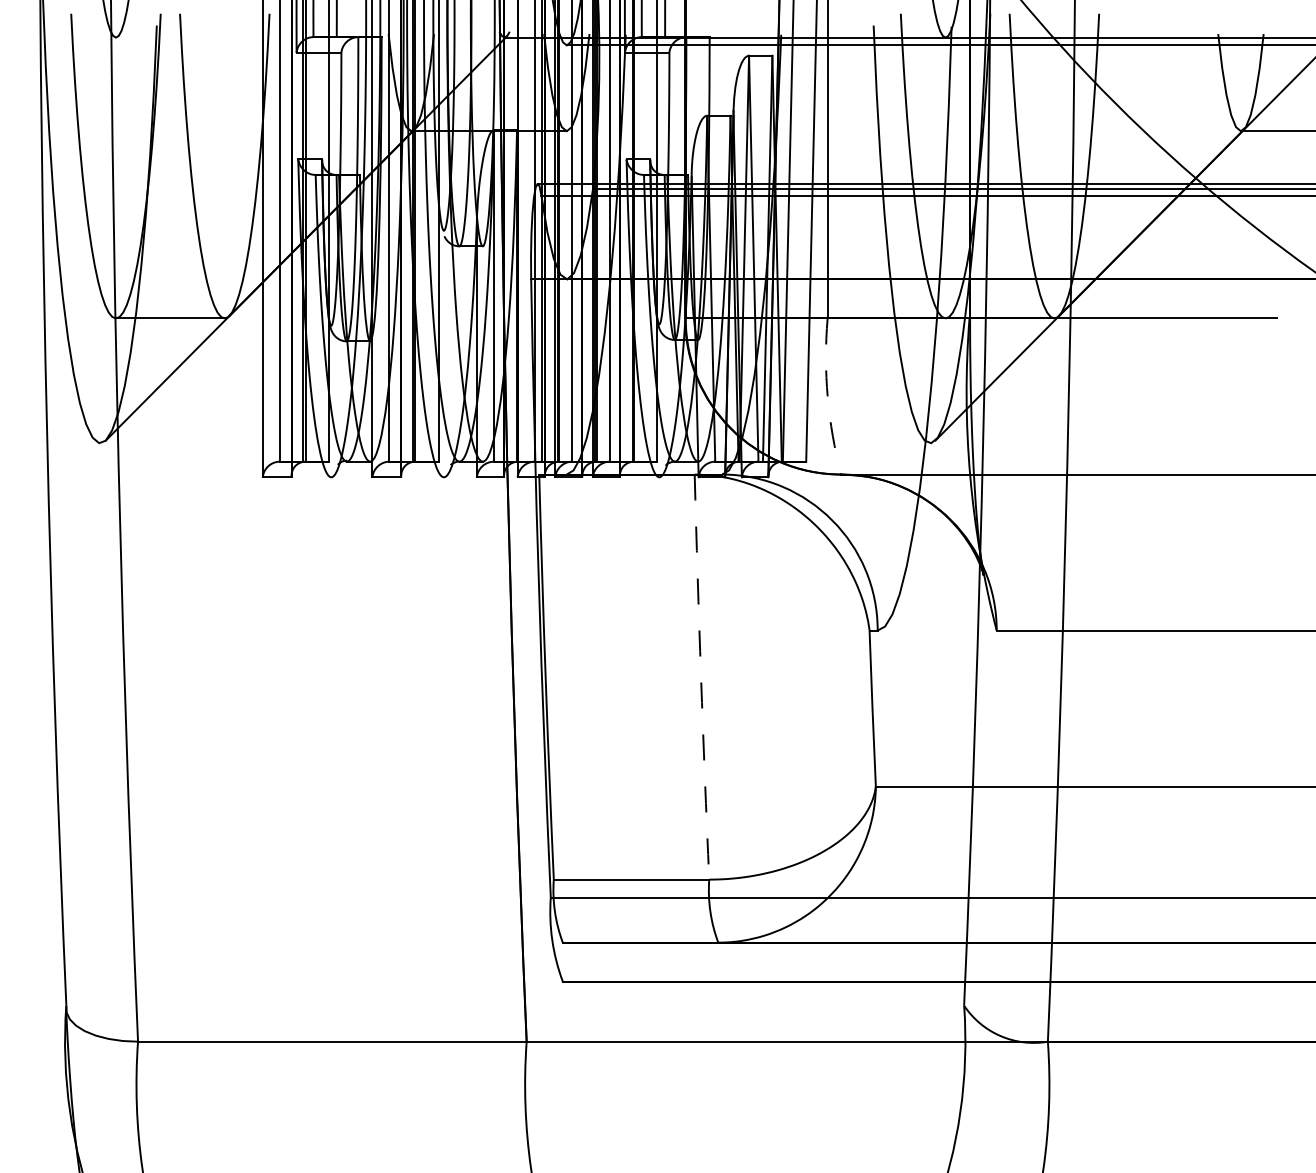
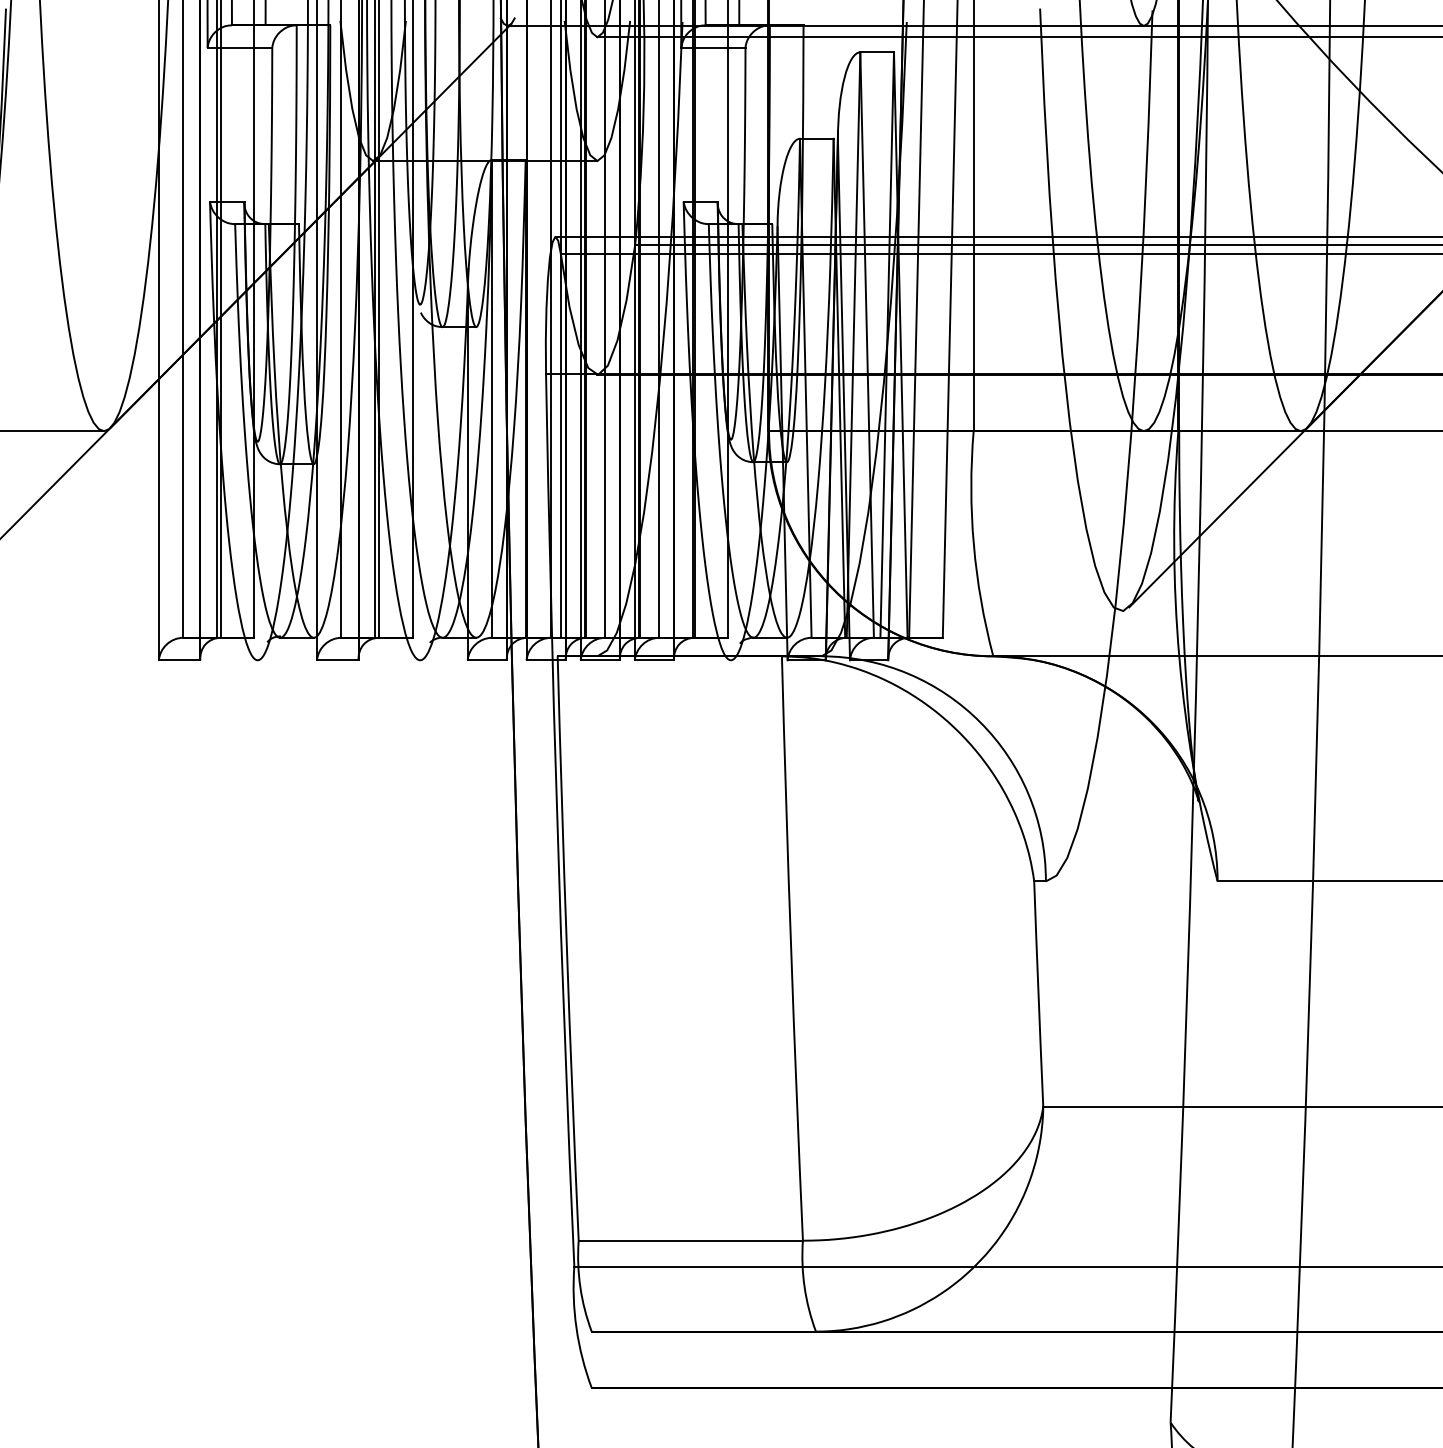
arc: (827, 397) -> (973, 545), dashed -> solid
arc: (701, 677) -> (791, 949), dashed -> solid

